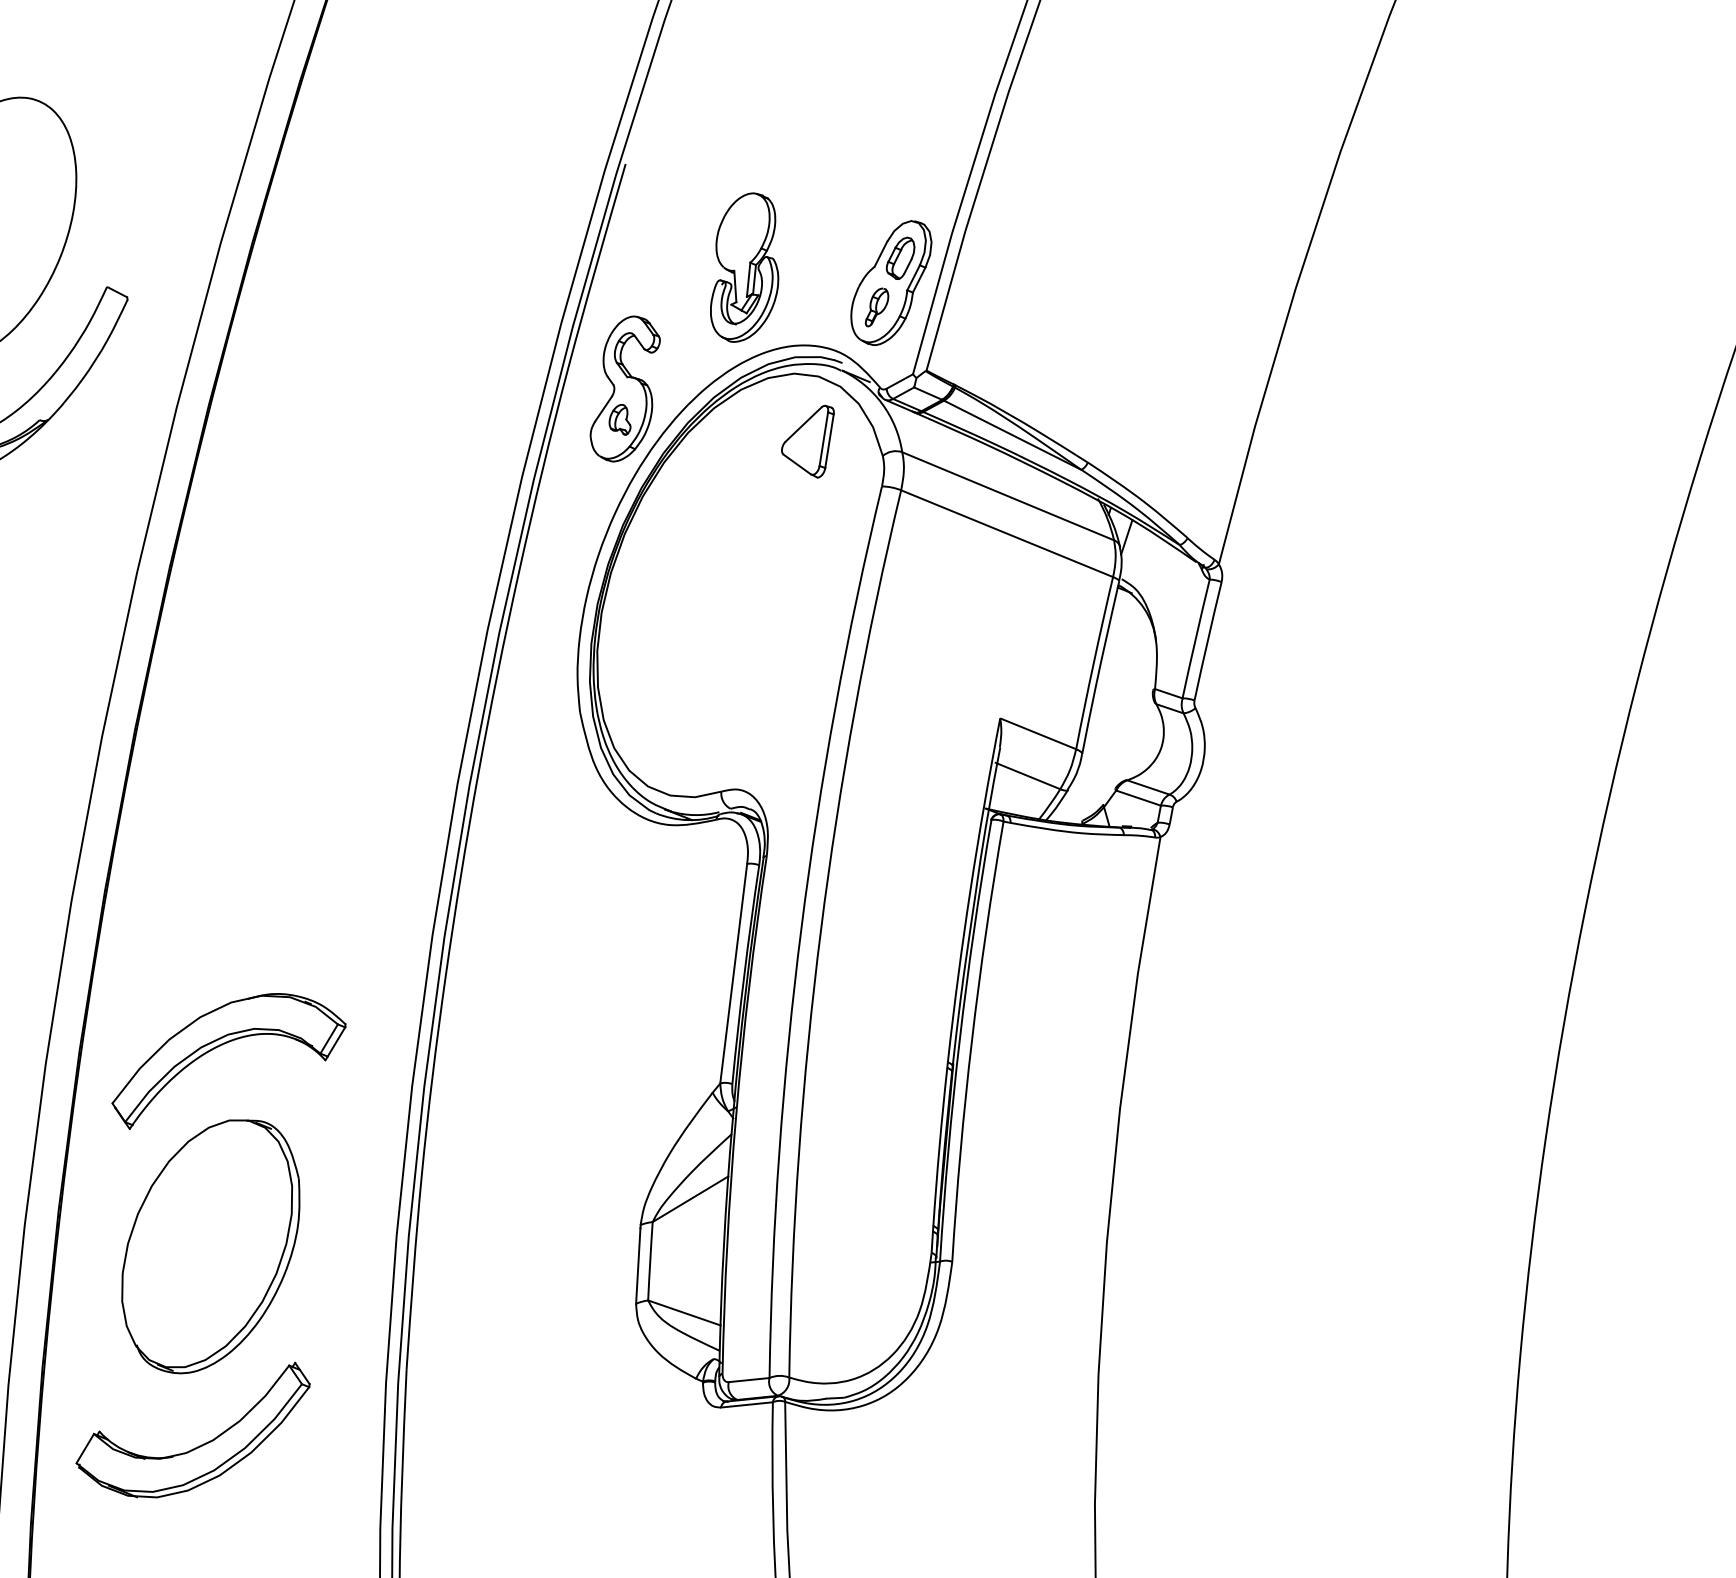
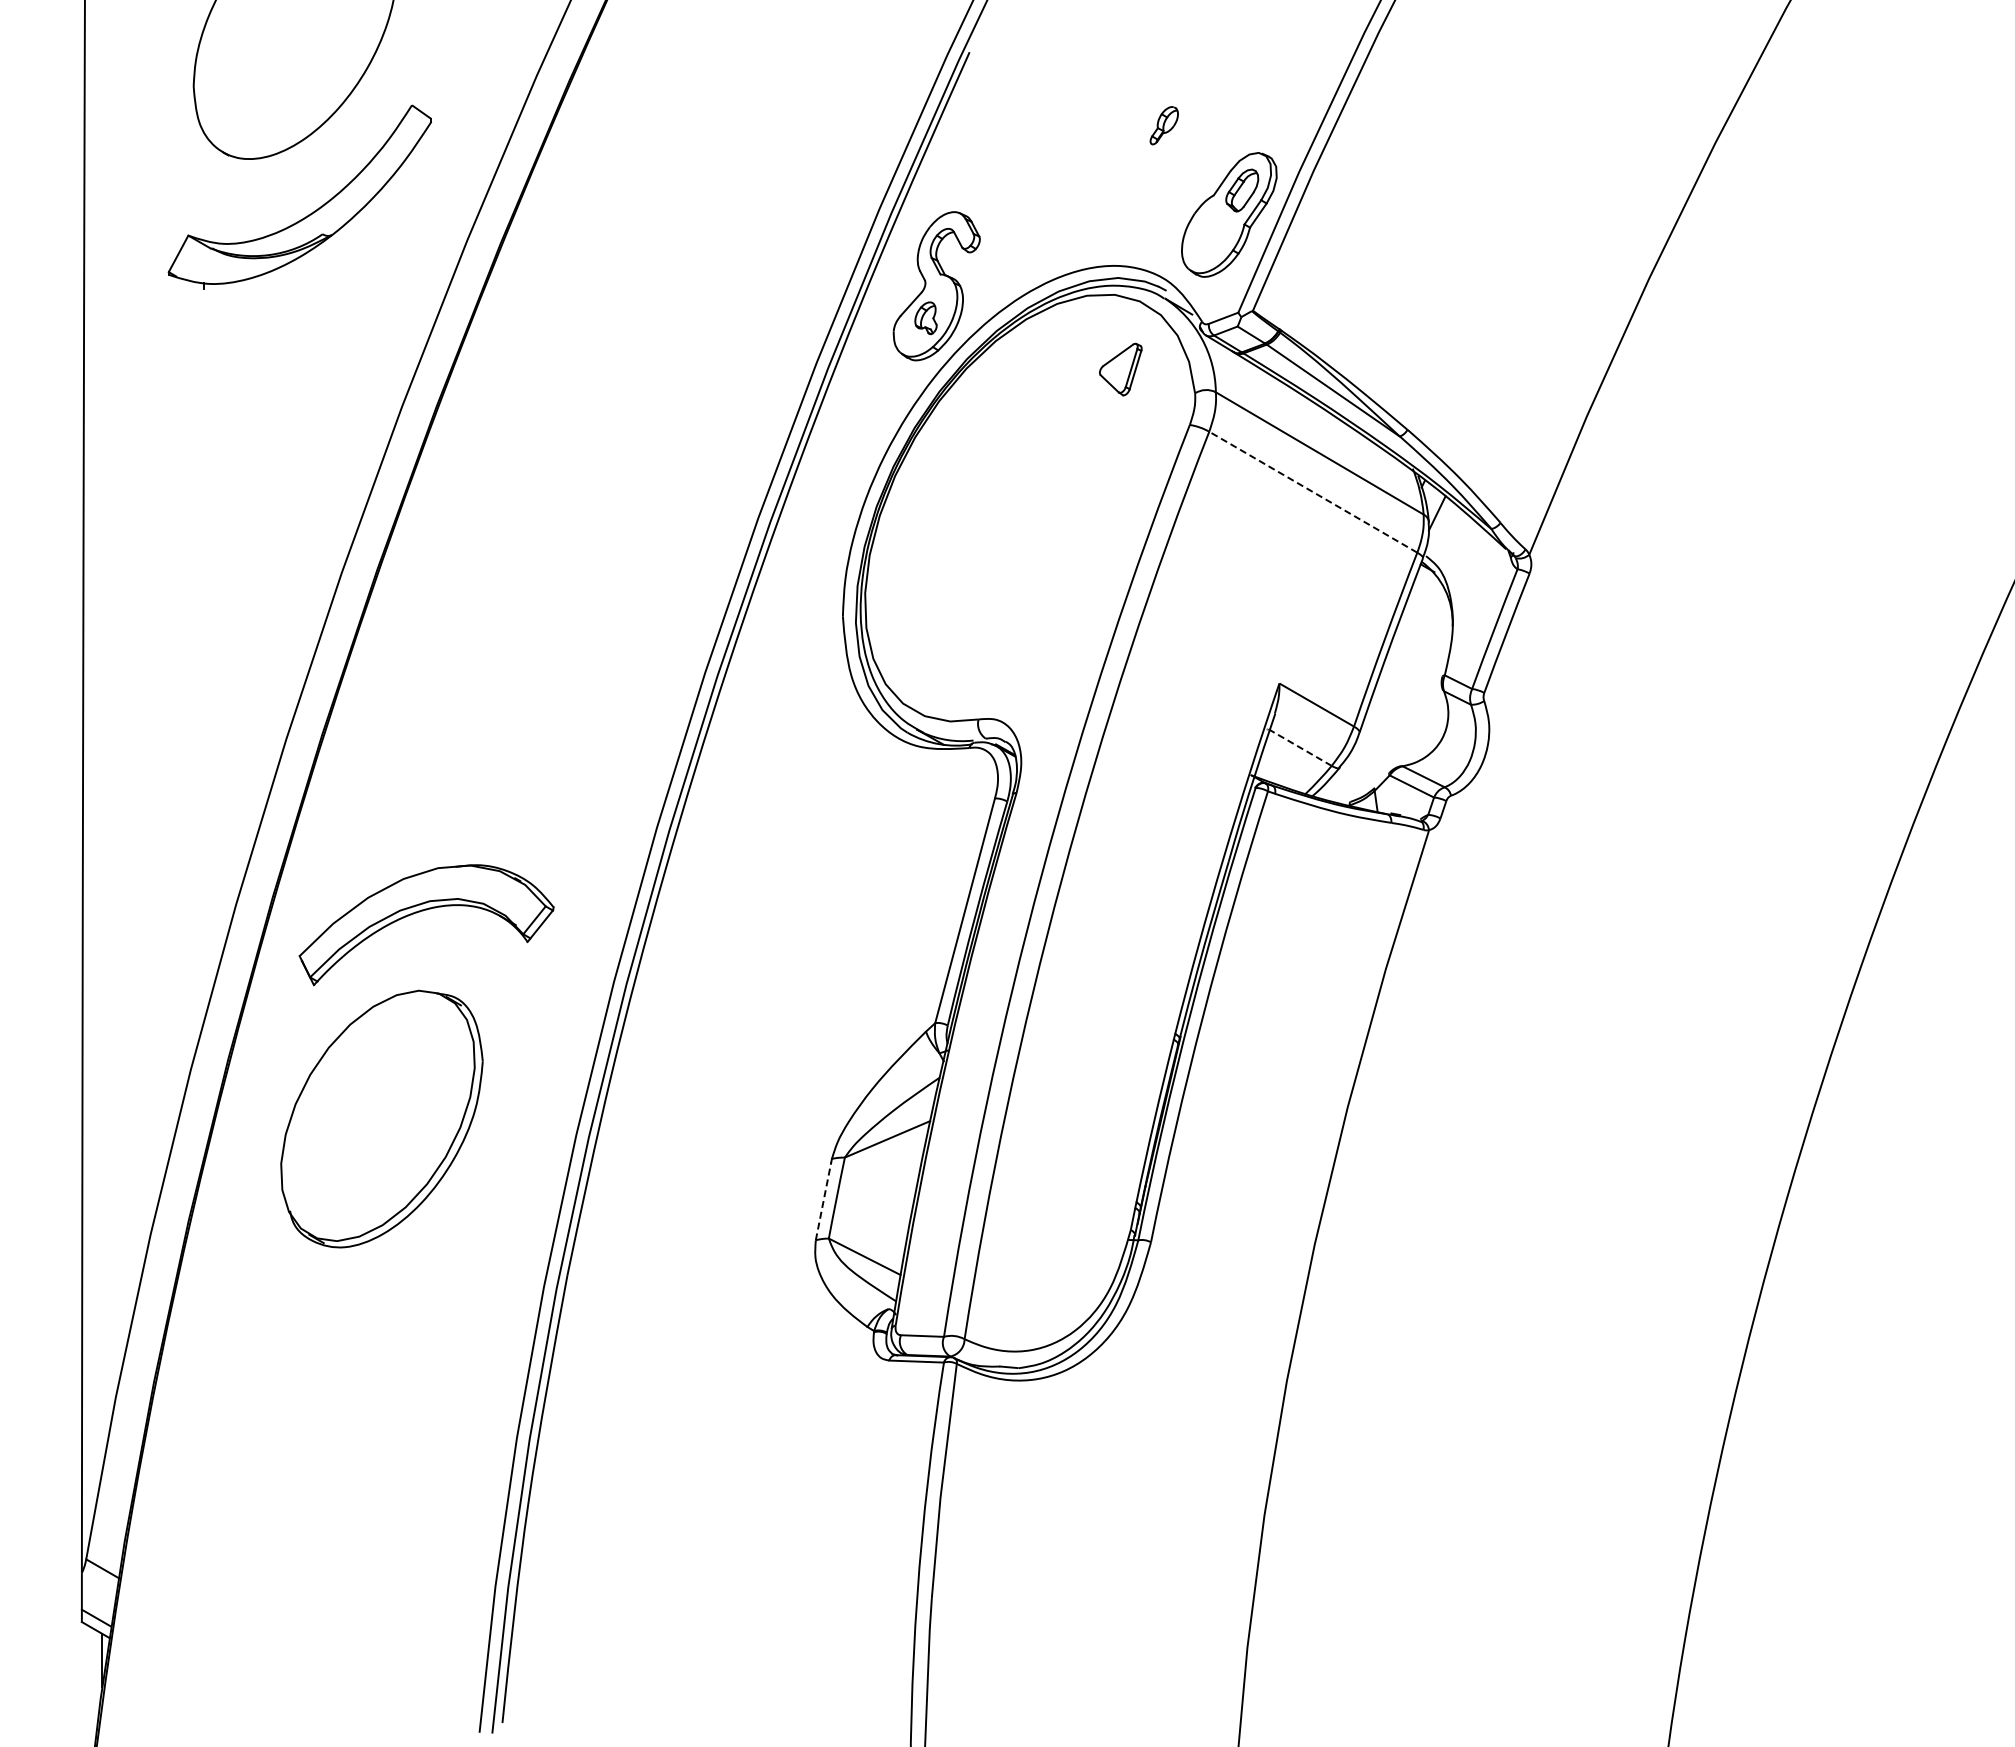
part: (742, 268) -> (1076, 177), removed
part: (875, 307) -> (1163, 125), moved
part: (809, 443) -> (1120, 369), size x0.7
line: (1006, 533) -> (1312, 491), solid -> dashed
line: (1027, 775) -> (1299, 746), solid -> dashed
line: (638, 1266) -> (823, 1201), solid -> dashed
part: (200, 1445) -> (341, 1324), removed

